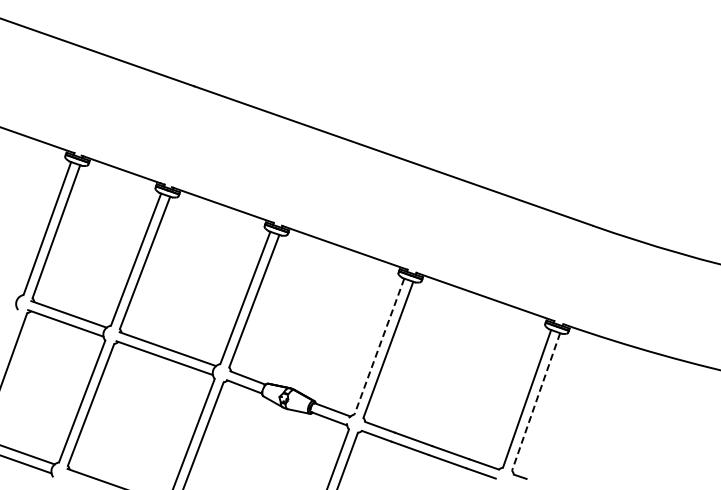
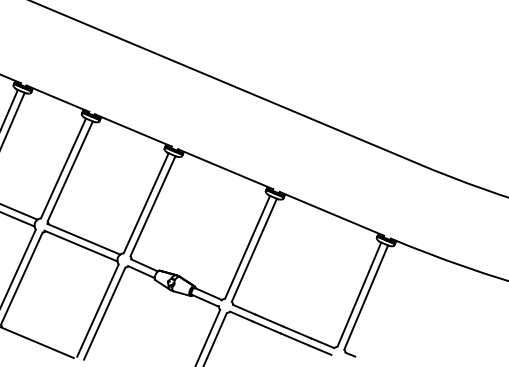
line: (379, 347) -> (247, 247), dashed -> solid
line: (536, 401) -> (366, 297), dashed -> solid

